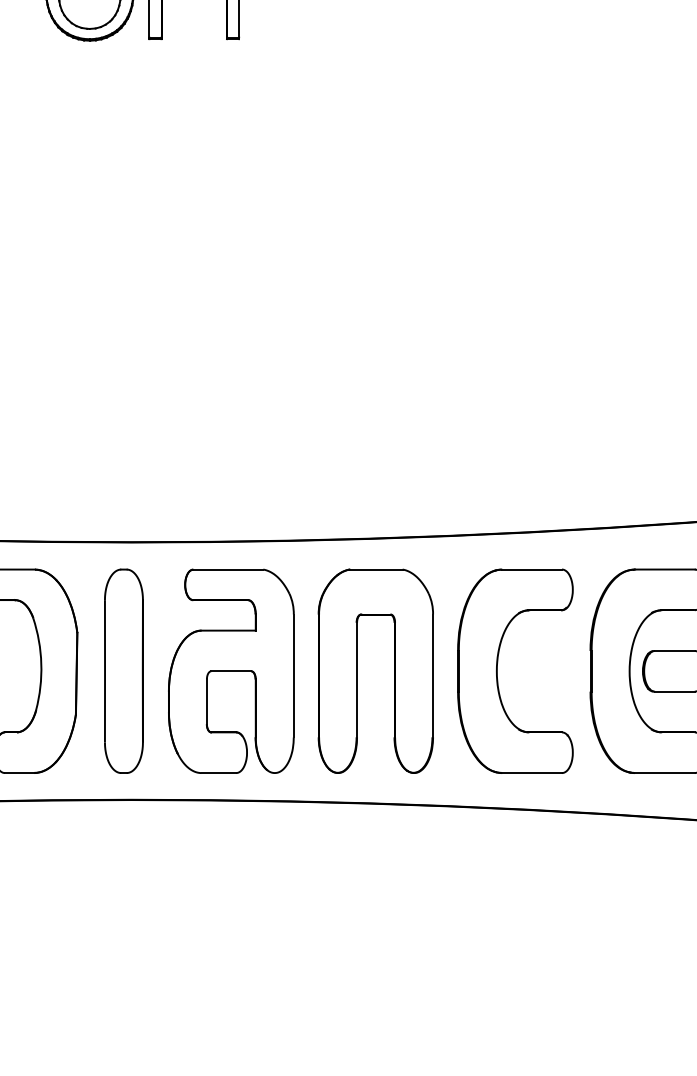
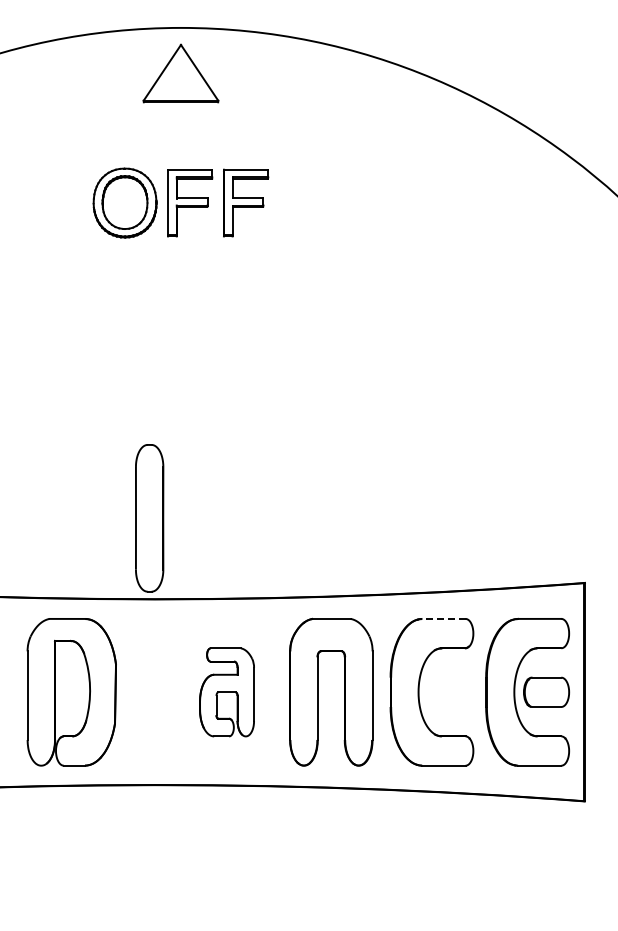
line: (532, 568) -> (444, 618), solid -> dashed
part: (123, 671) -> (149, 518), moved
part: (230, 671) -> (226, 692), size x0.6

